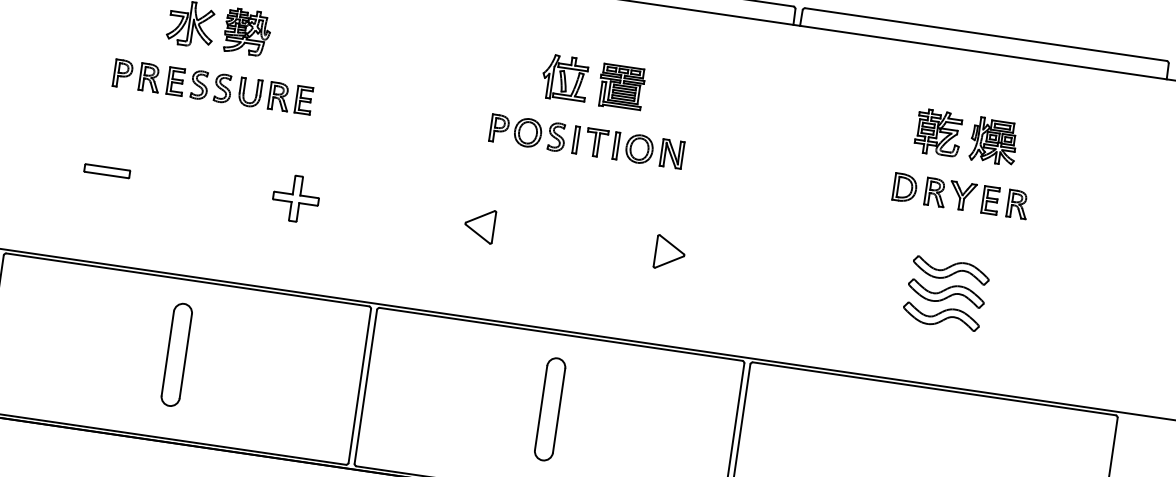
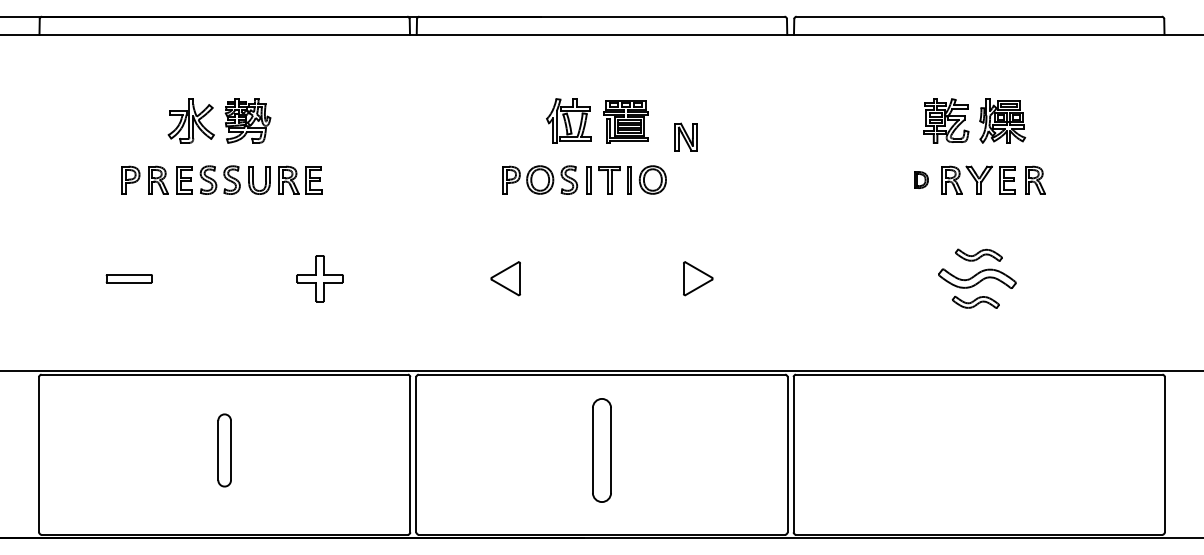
part: (671, 153) -> (685, 136), moved
part: (905, 187) -> (921, 179), size x0.6
part: (950, 270) -> (978, 255), size x0.6
part: (941, 316) -> (975, 302), size x0.6
part: (176, 354) -> (224, 450), size x0.7

